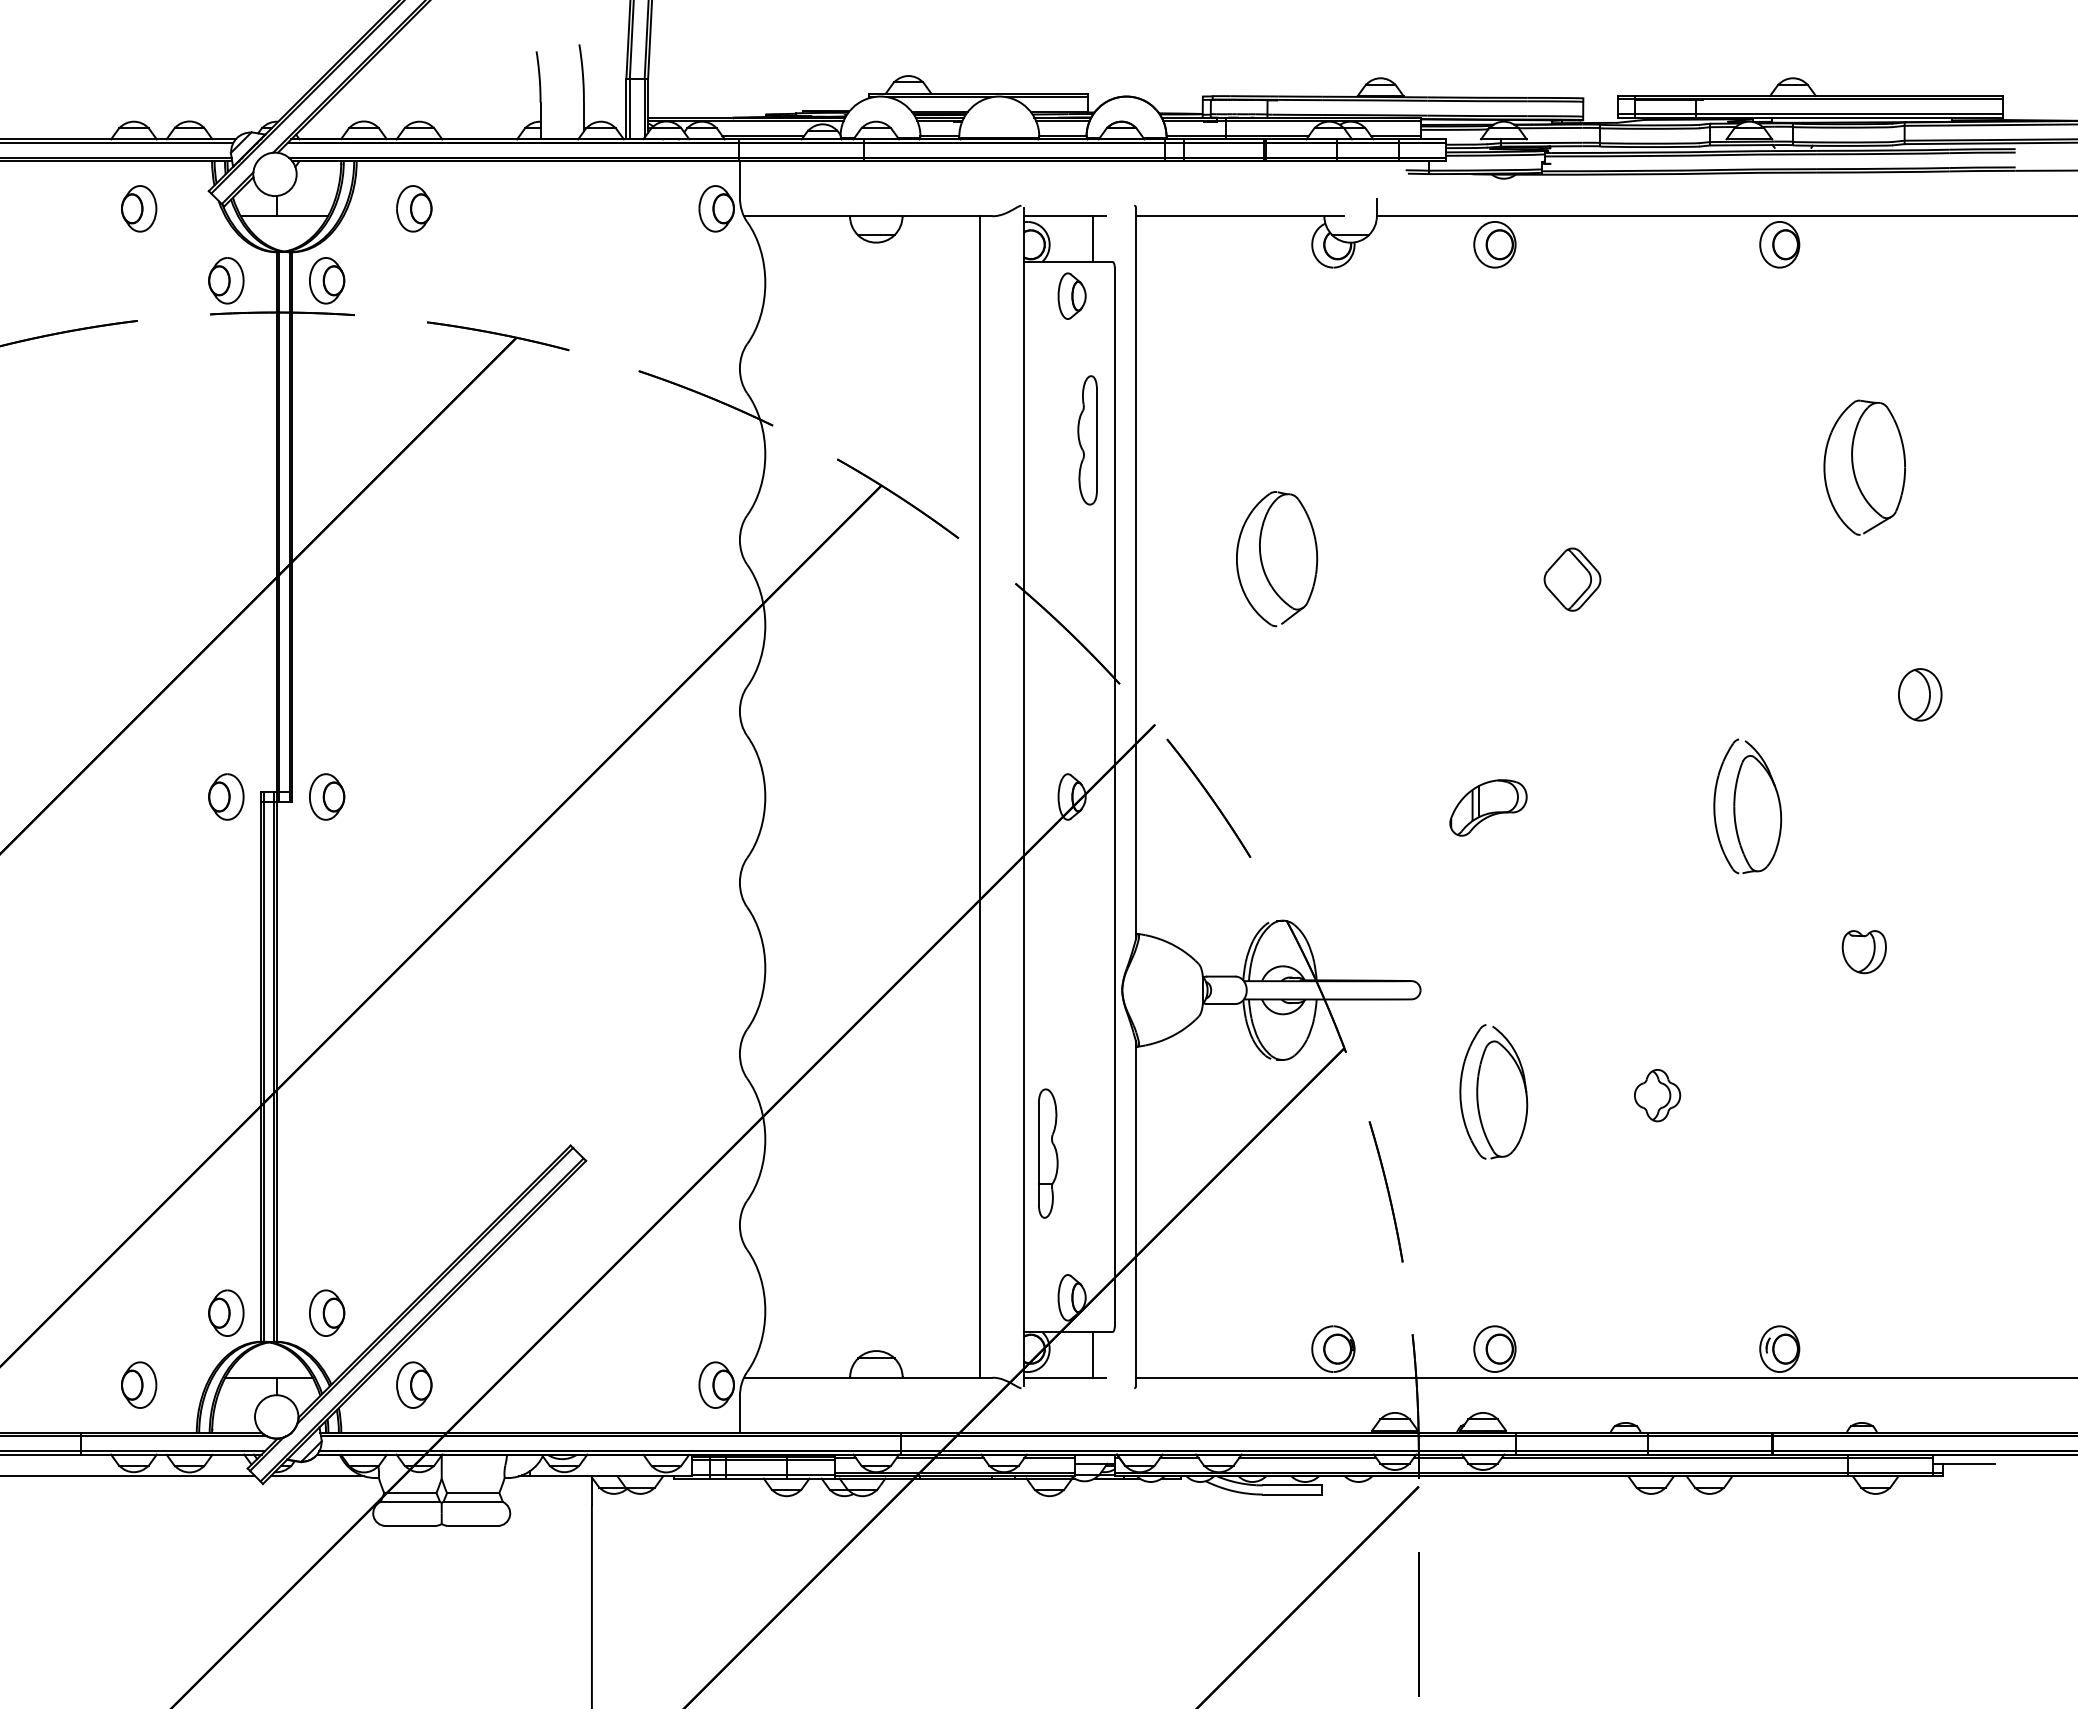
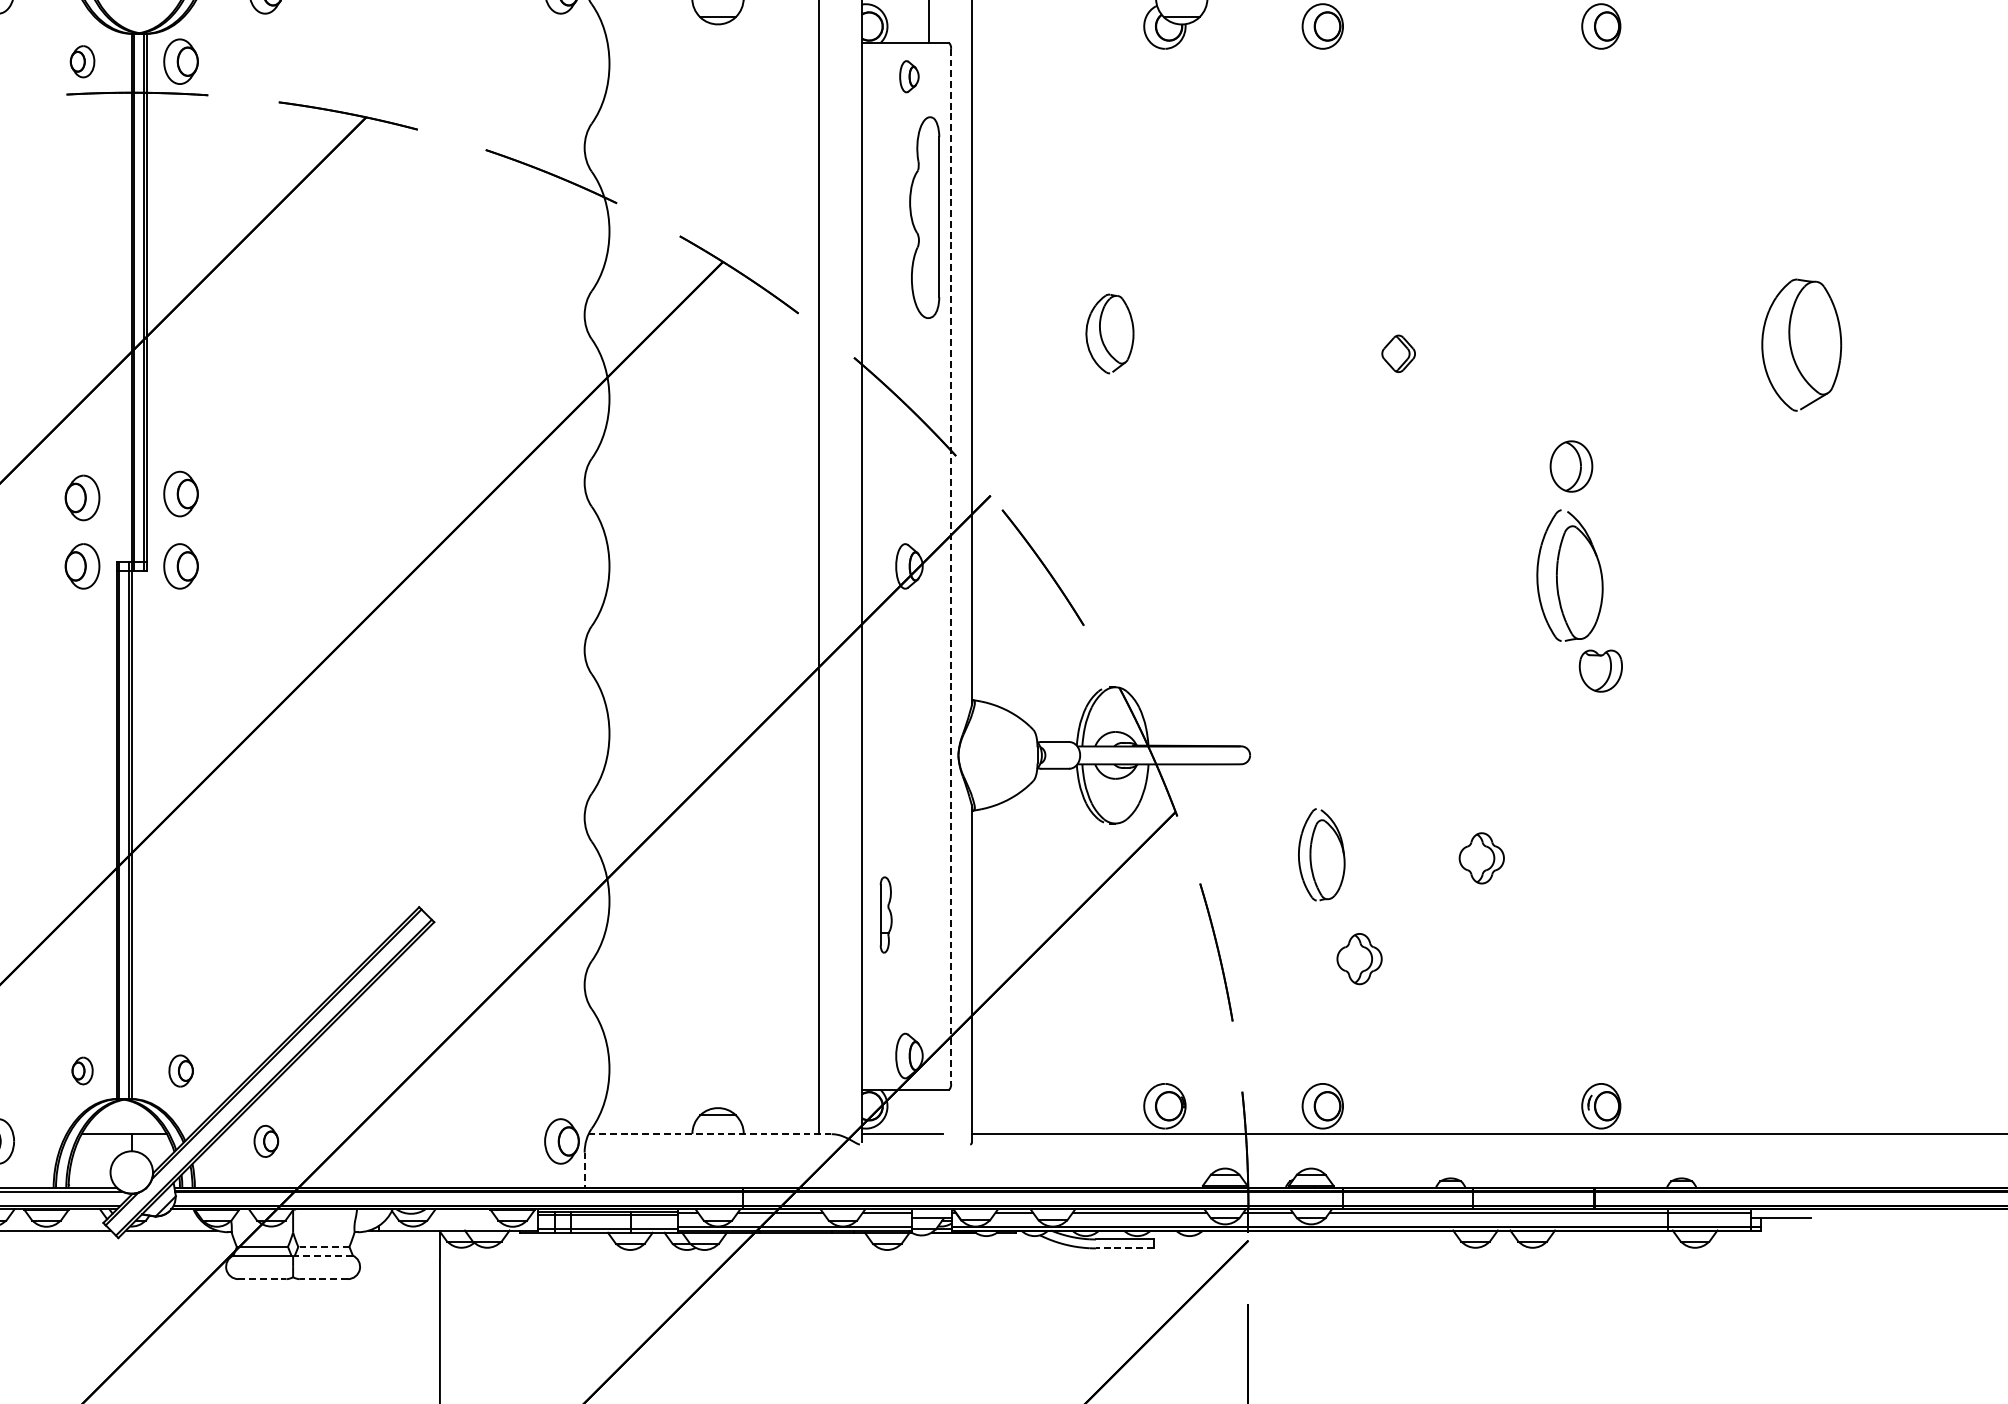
part: (226, 280) -> (82, 61), size x0.7
part: (1071, 295) -> (908, 76), size x0.7
part: (1087, 440) -> (924, 217), size x1.6
part: (1864, 467) -> (1801, 344), moved
part: (1277, 559) -> (1110, 334), size x0.6
part: (1572, 579) -> (1398, 353), size x0.6
part: (1920, 694) -> (1571, 466), moved
part: (327, 722) -> (181, 493), added
part: (226, 726) -> (82, 497), added
line: (1114, 797) -> (950, 566), solid -> dashed
part: (1488, 807) -> (1316, 576), removed
part: (1863, 952) -> (1600, 671), moved
part: (1493, 1091) -> (1321, 854), size x0.7
part: (1048, 1153) -> (886, 914), size x0.6
part: (1532, 1198) -> (1359, 958), added
part: (226, 1312) -> (82, 1070), size x0.6
part: (327, 1312) -> (181, 1070), size x0.7
line: (1092, 1354) -> (929, 1111), removed
line: (868, 1377) -> (710, 1133), solid -> dashed
part: (414, 1384) -> (266, 1140), size x0.7
line: (739, 1415) -> (584, 1171), solid -> dashed
line: (472, 1492) -> (323, 1246), solid -> dashed
line: (1291, 1494) -> (1123, 1248), solid -> dashed
line: (473, 1501) -> (324, 1255), solid -> dashed
line: (410, 1525) -> (262, 1278), solid -> dashed
line: (473, 1525) -> (324, 1278), solid -> dashed

